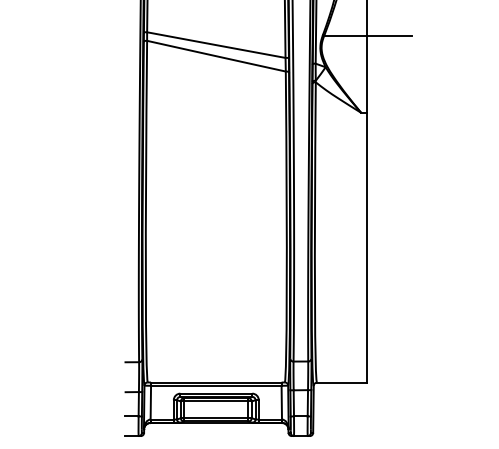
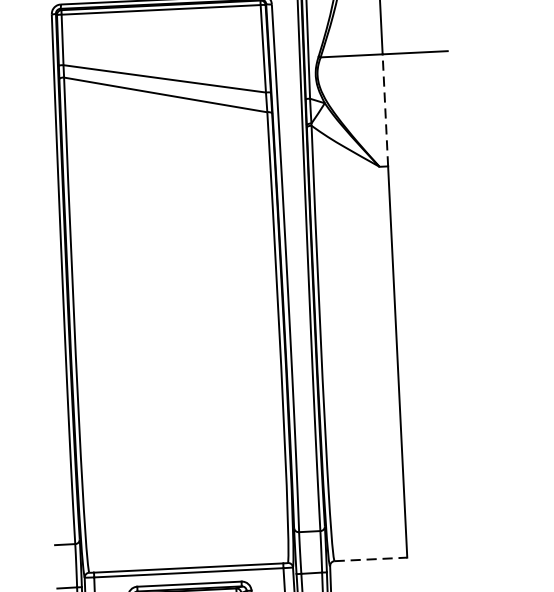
line: (367, 74) -> (385, 110), solid -> dashed
line: (342, 382) -> (371, 559), solid -> dashed

